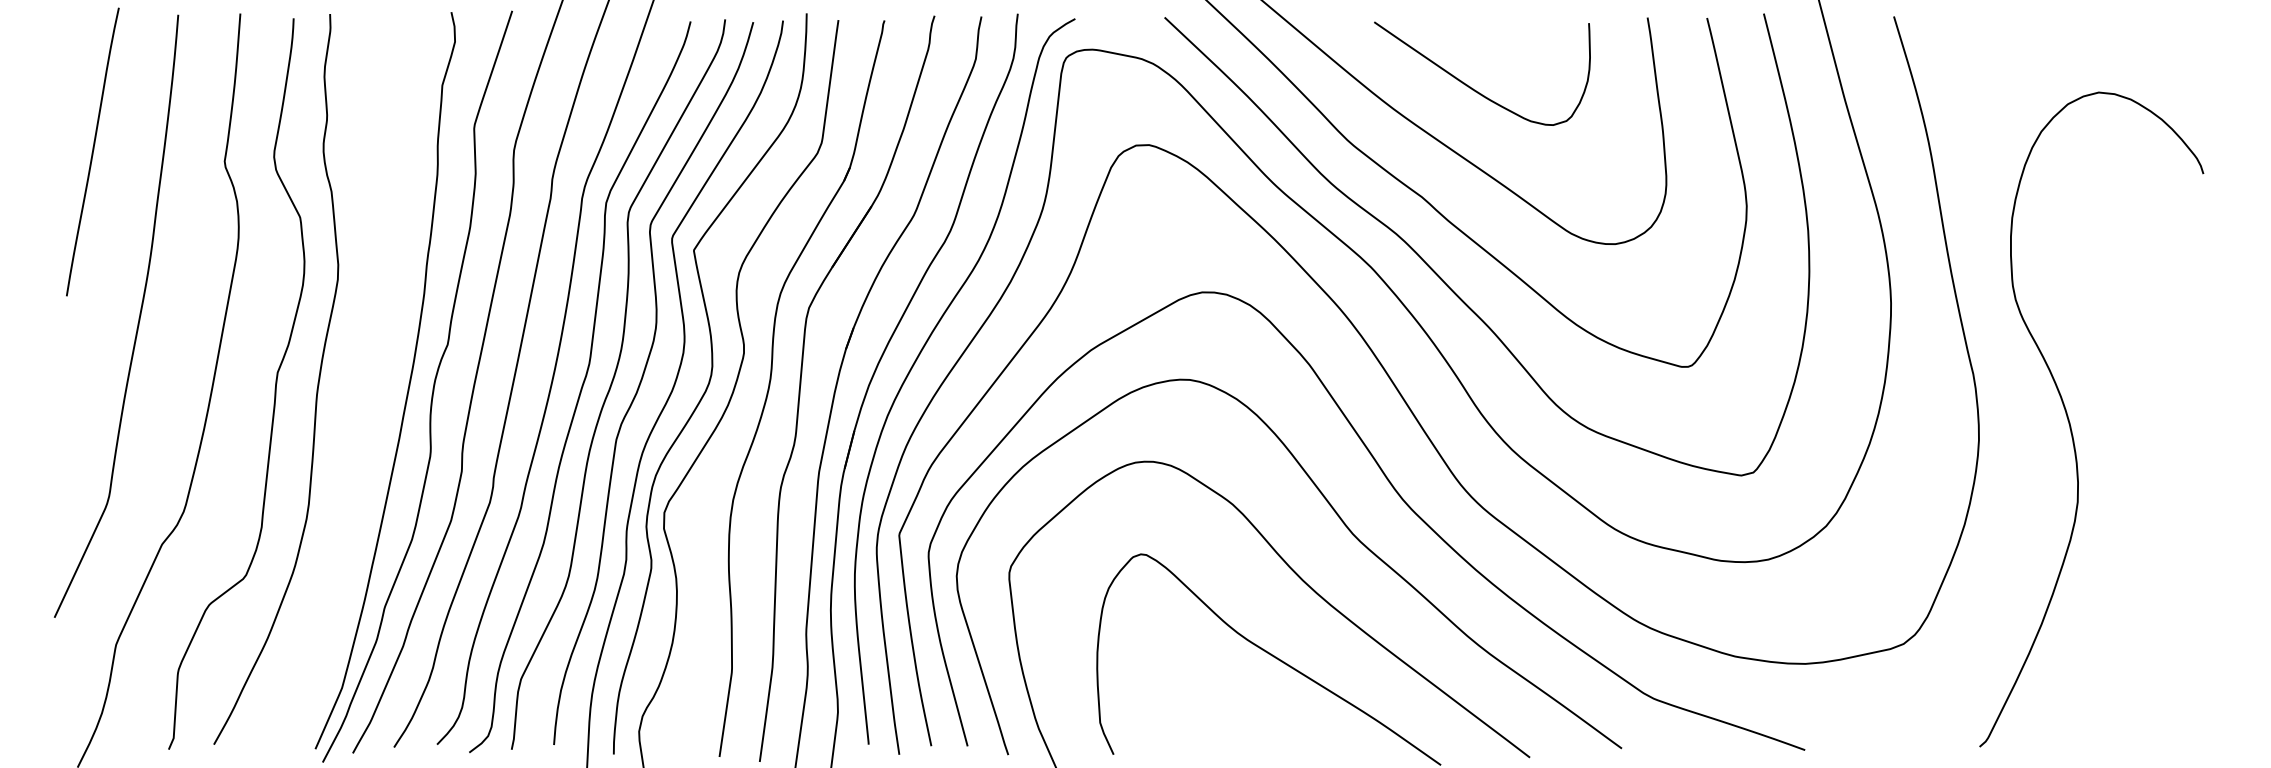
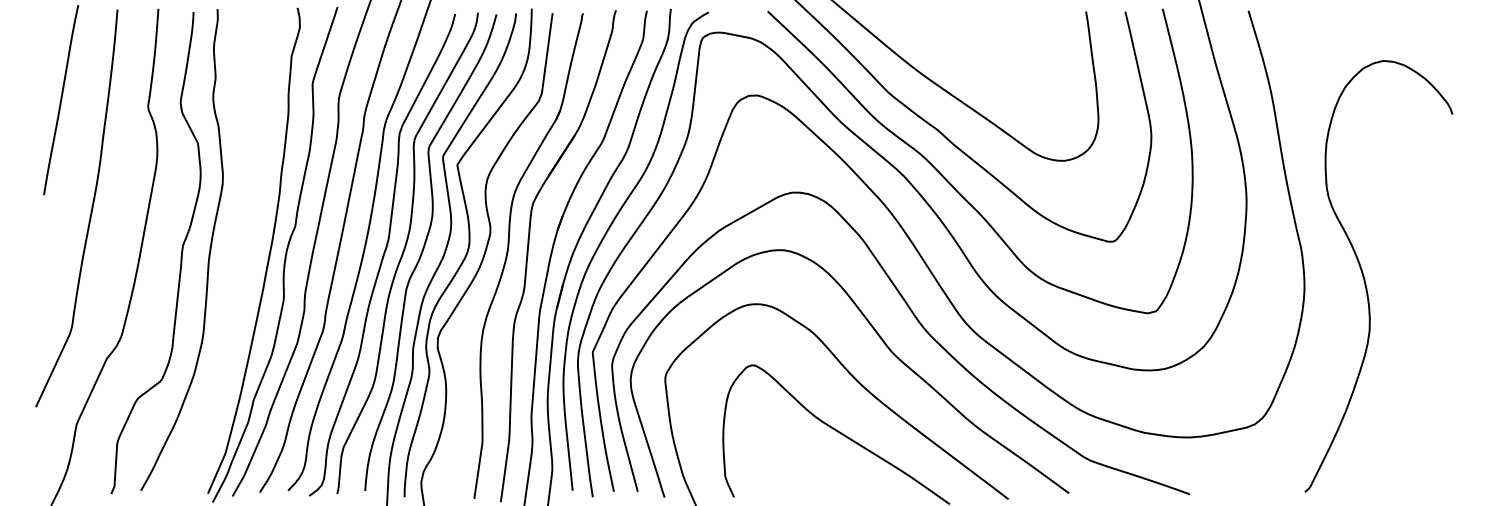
curve: (1470, 85) -> (969, 56), removed

